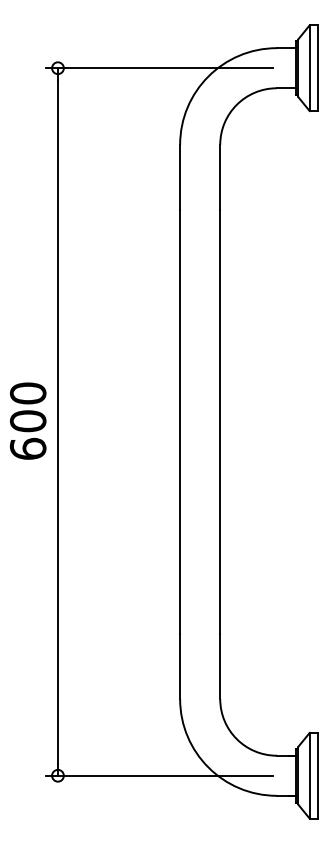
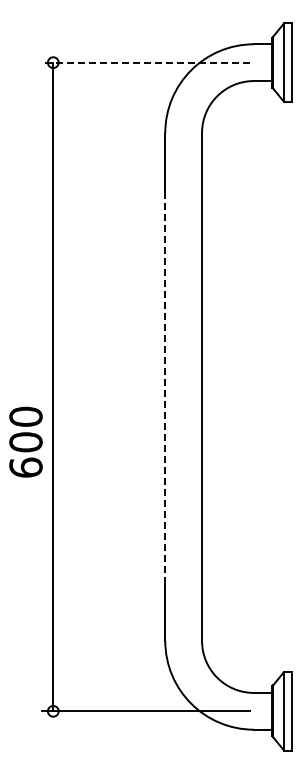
line: (159, 68) -> (146, 62), solid -> dashed
text: (27, 420) -> (25, 441), moved
line: (180, 422) -> (165, 387), solid -> dashed

